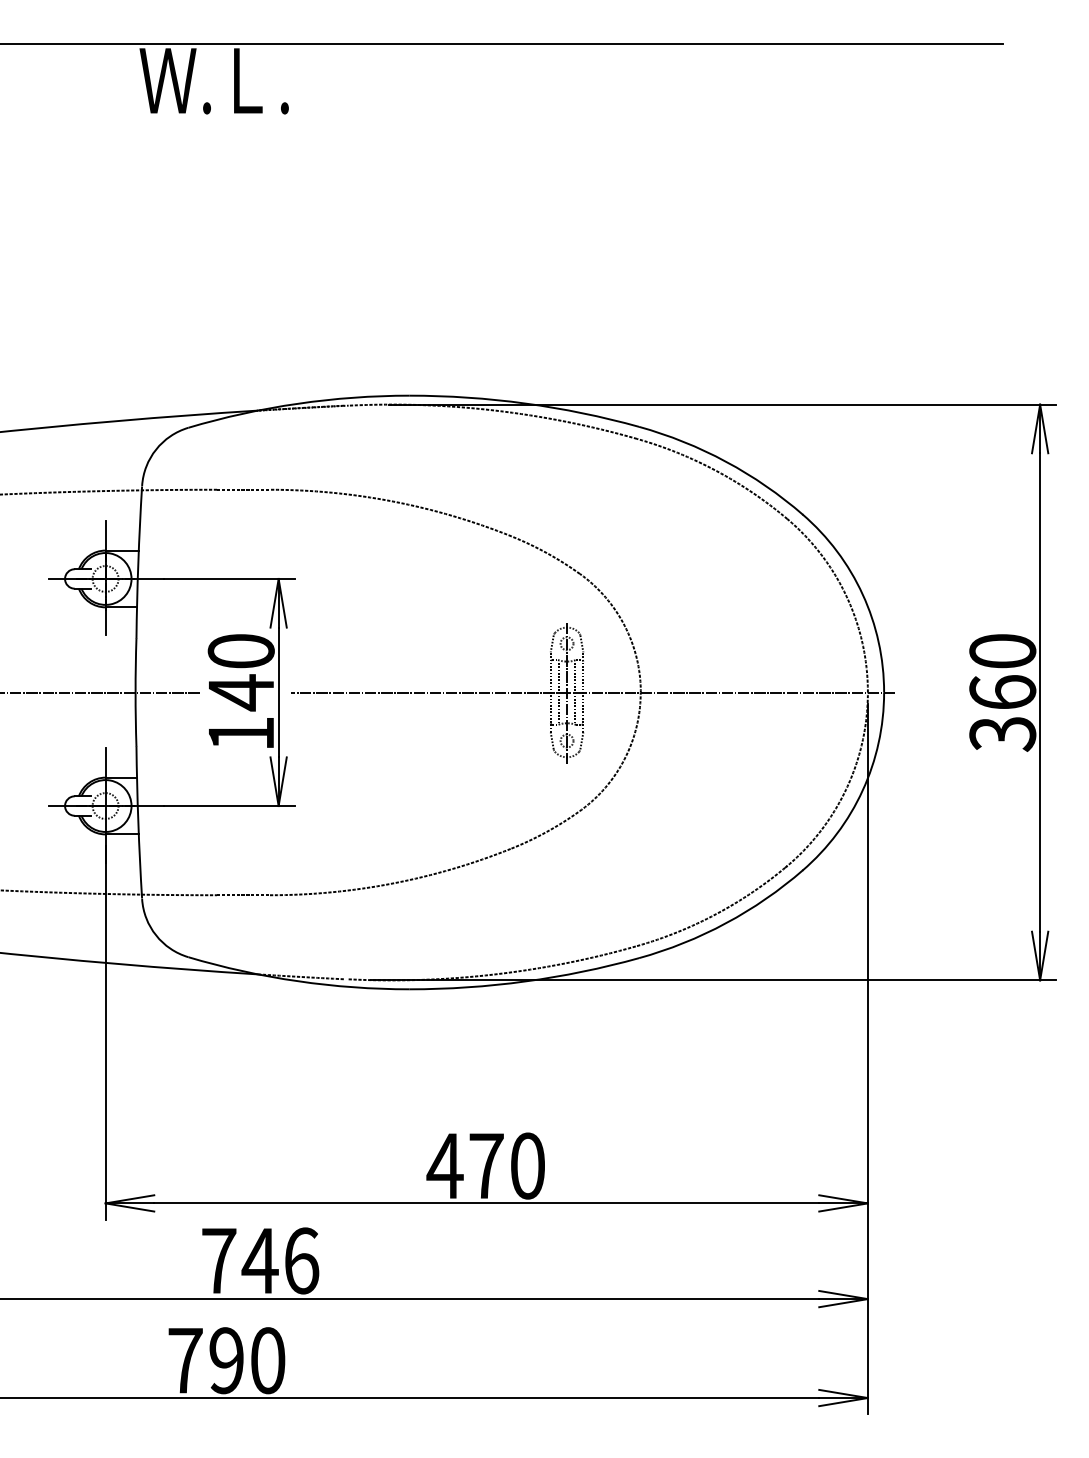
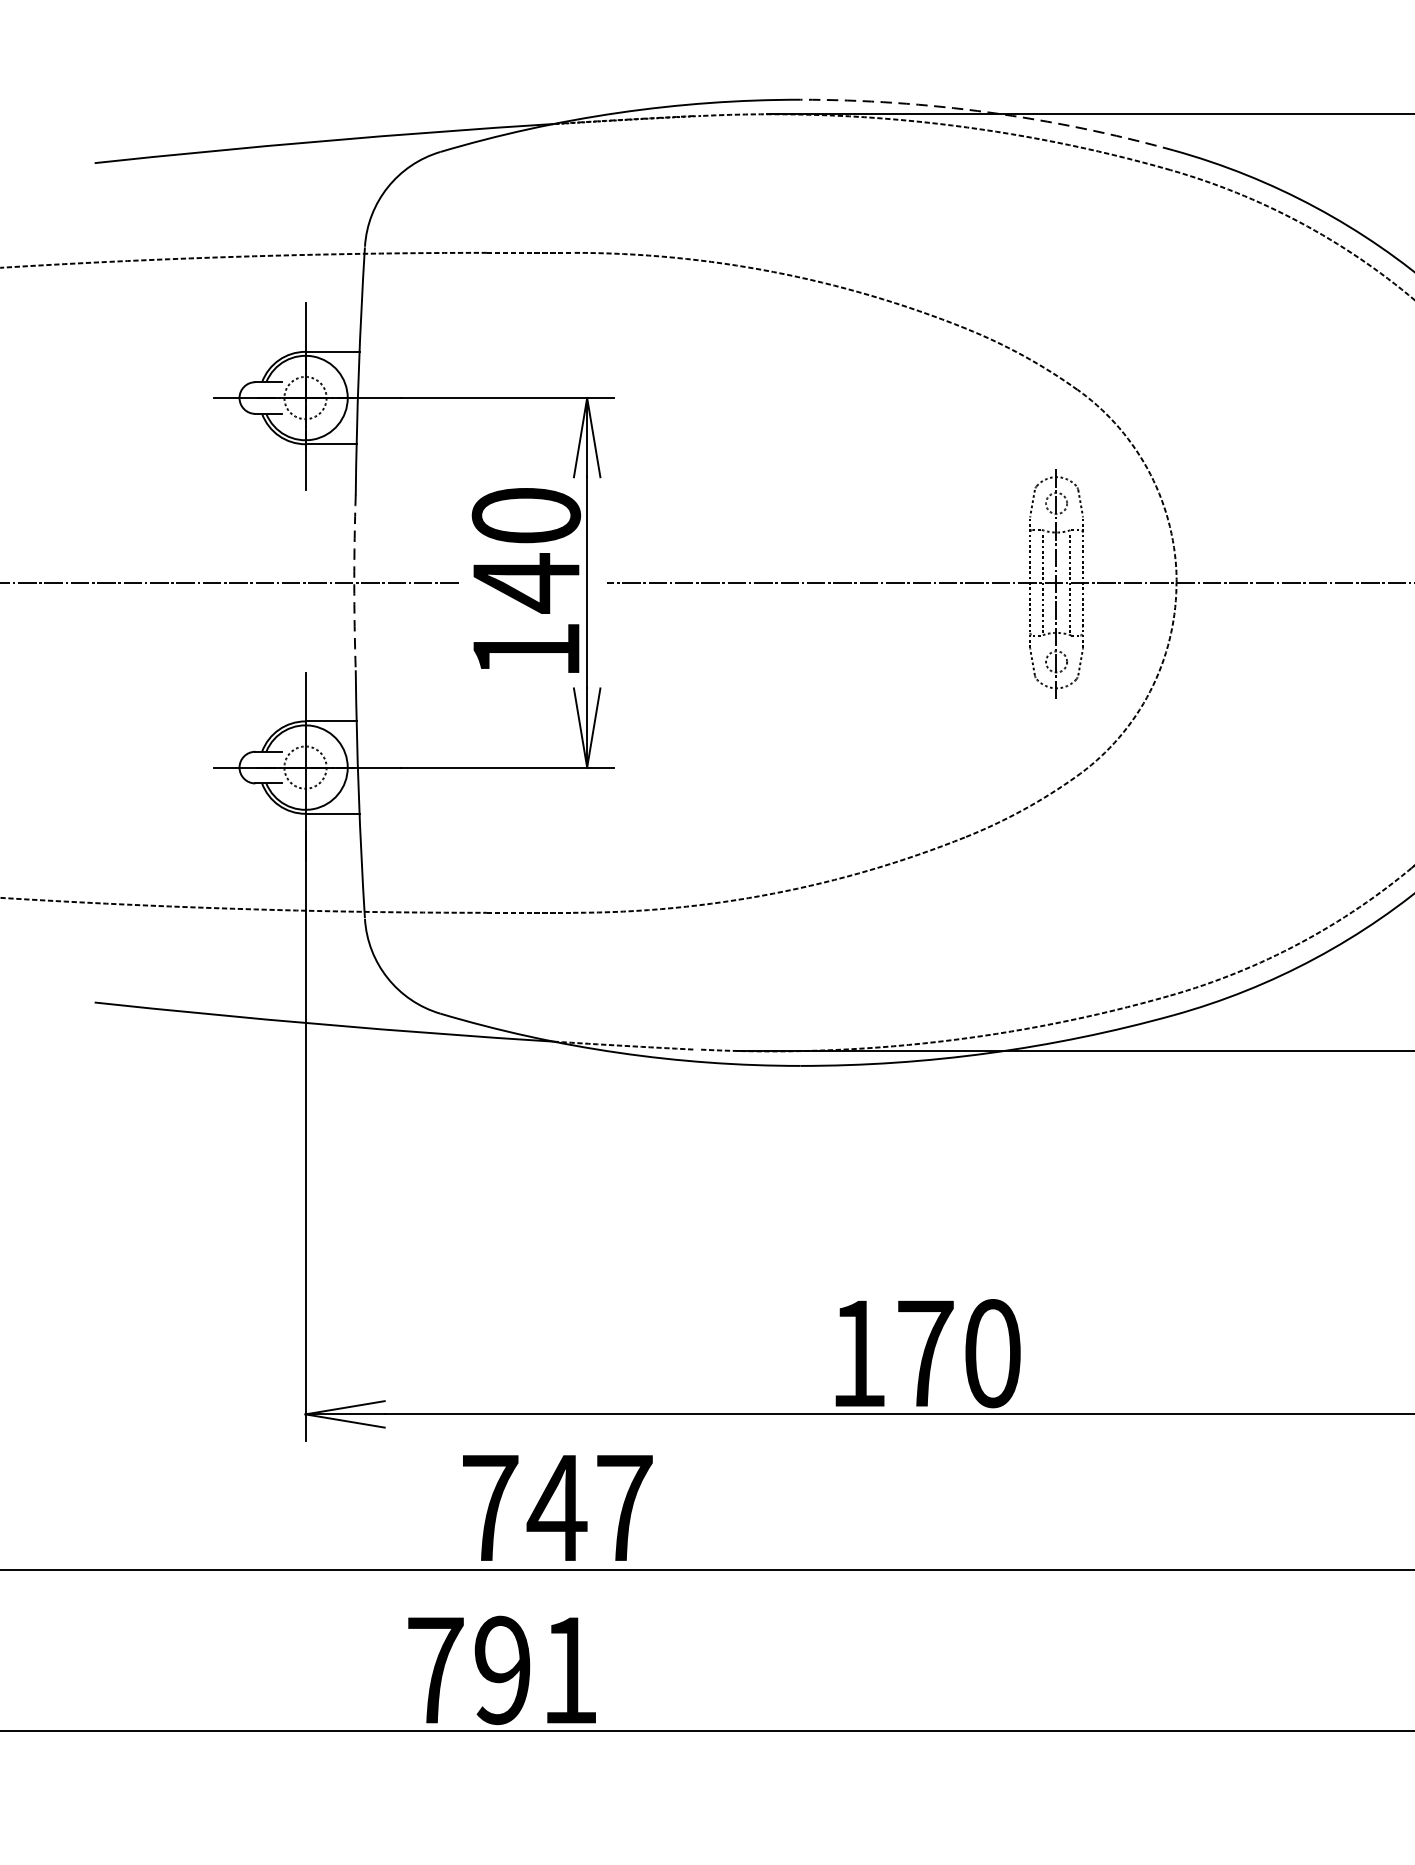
arc: (525, 403) -> (988, 112), solid -> dashed
arc: (135, 692) -> (354, 582), solid -> dashed
text: (444, 1165) -> (857, 1352), 470 -> 170
text: (301, 1260) -> (624, 1507), 746 -> 747
text: (268, 1360) -> (570, 1670), 790 -> 791

